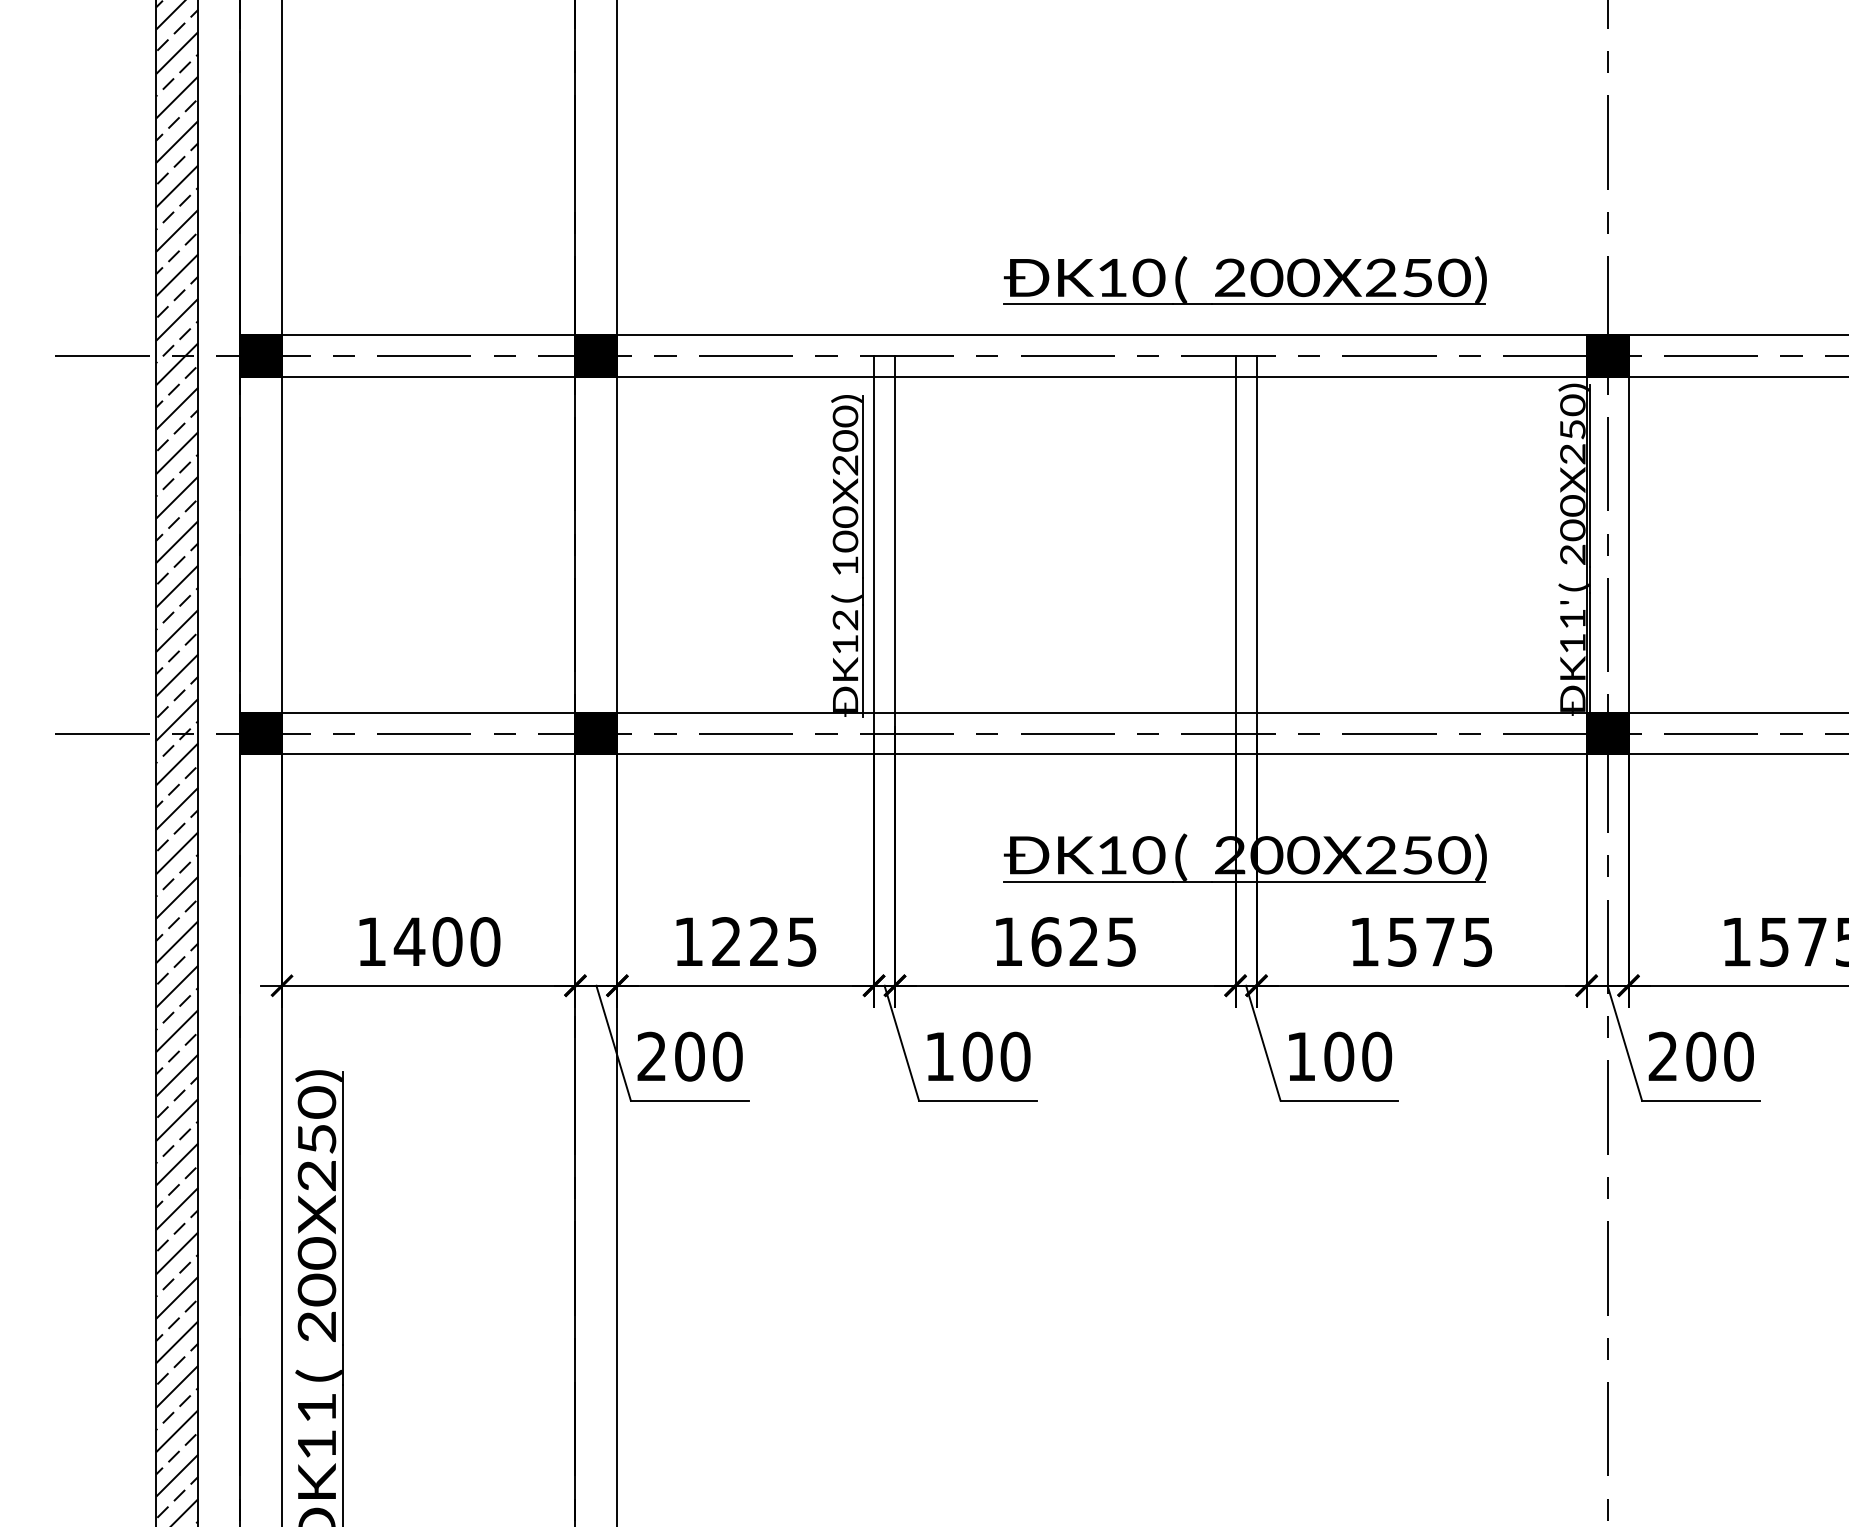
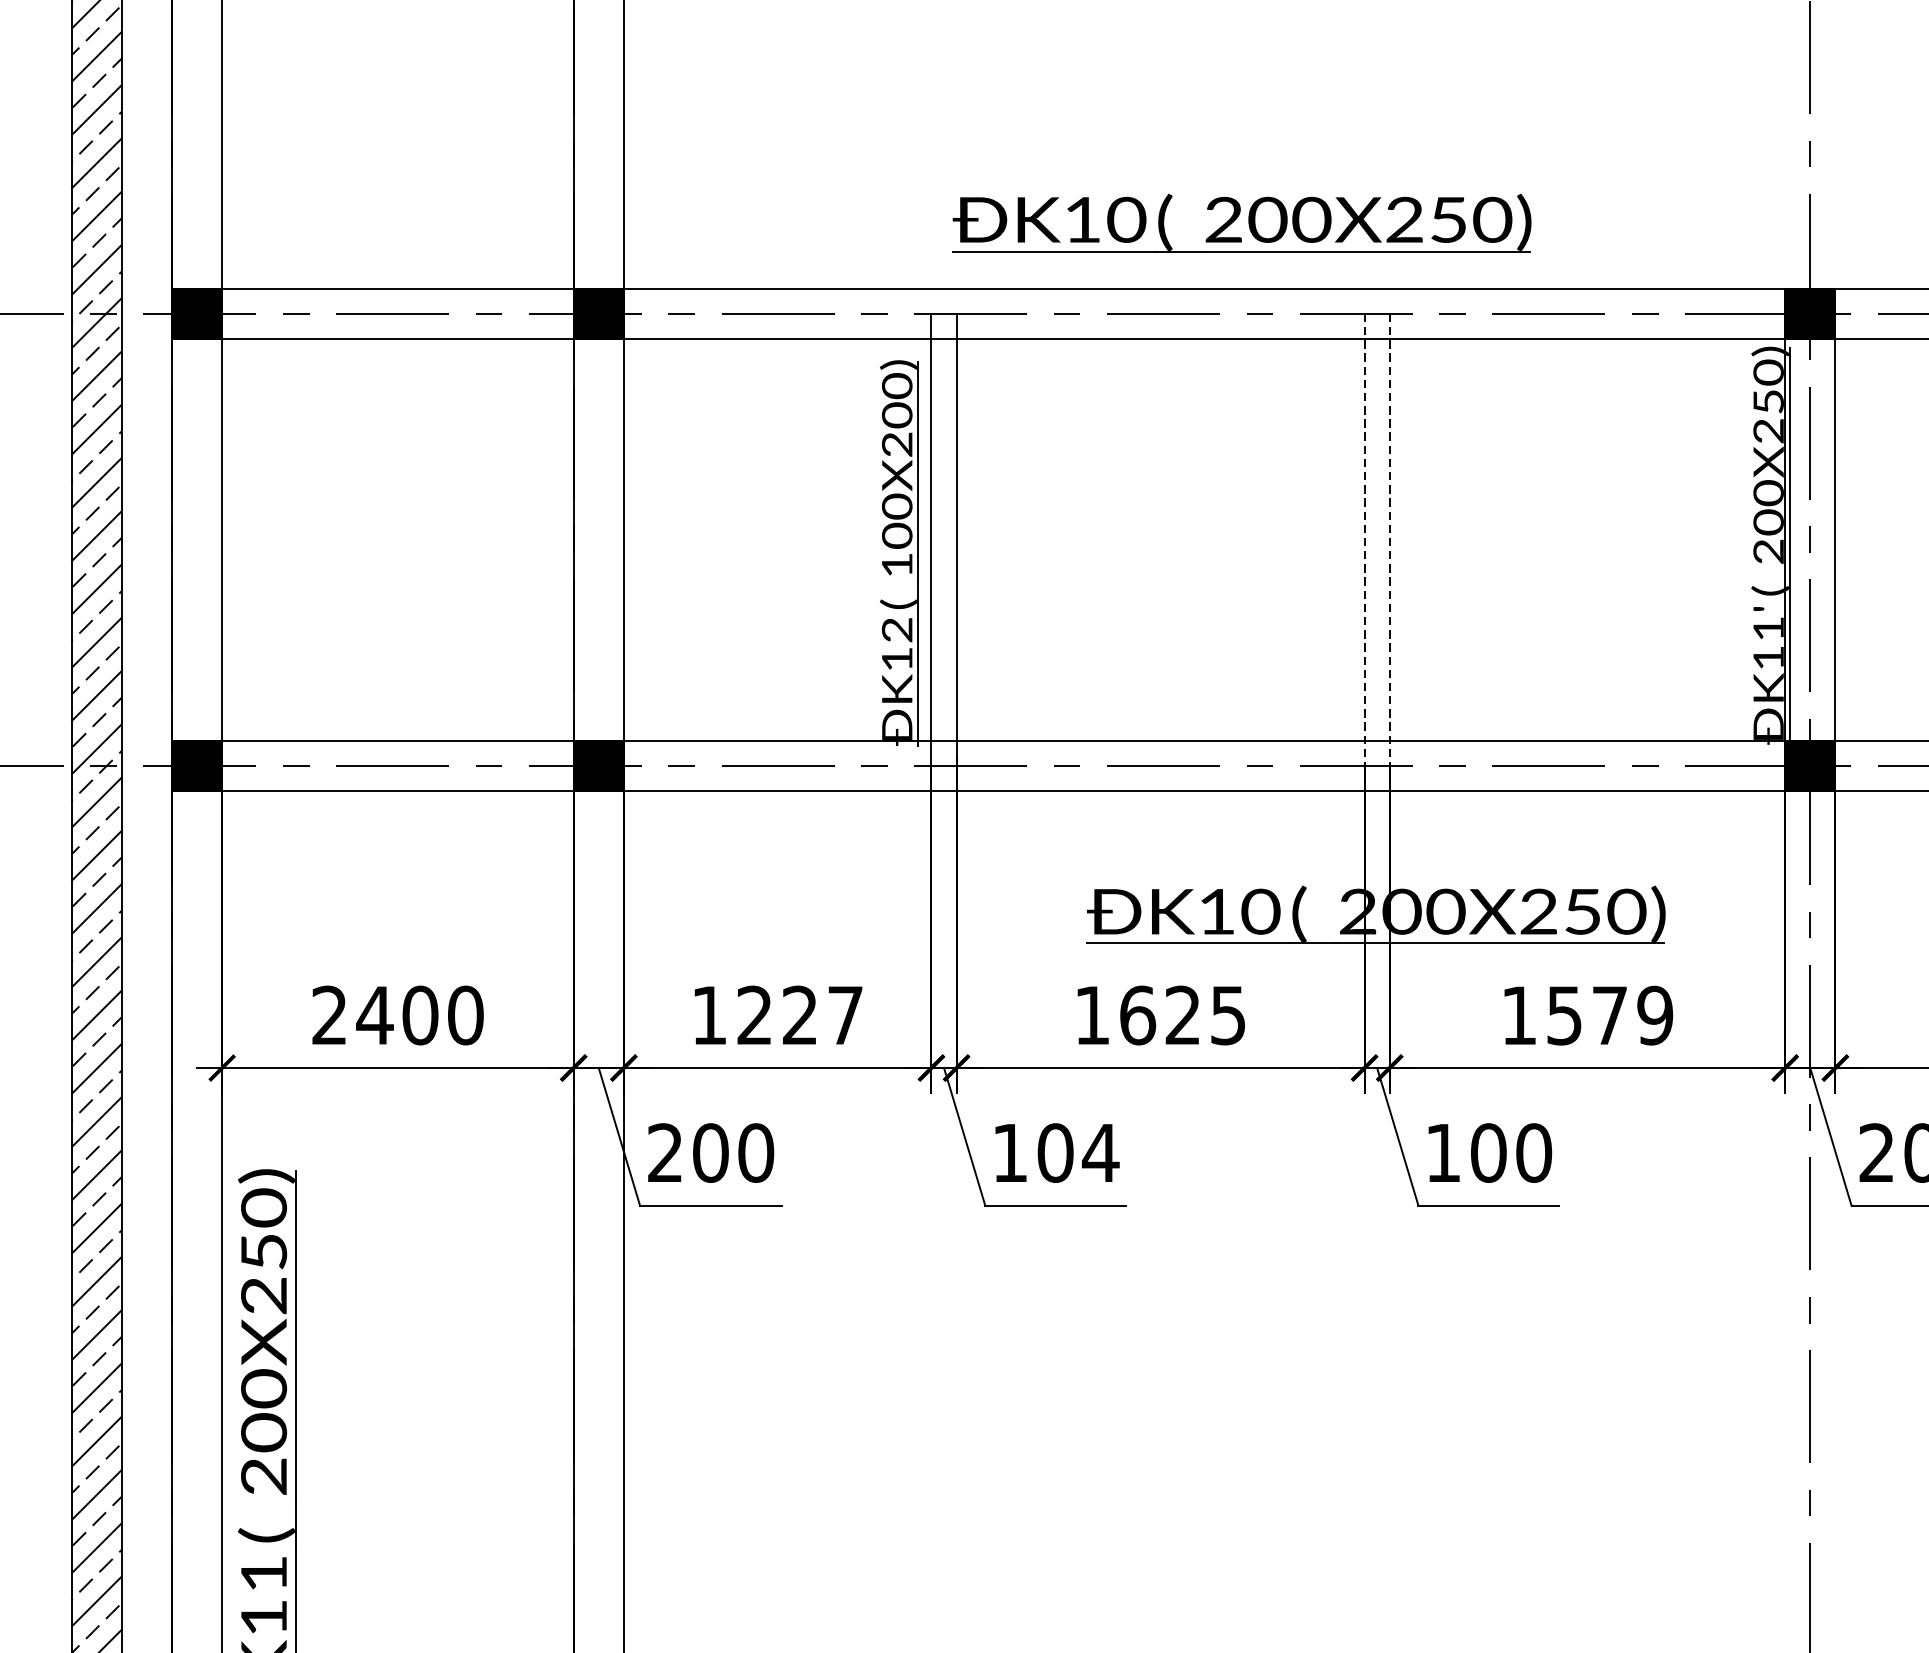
part: (1244, 280) -> (1241, 223), moved
line: (1235, 544) -> (1364, 539), solid -> dashed
line: (1256, 544) -> (1389, 539), solid -> dashed
text: (371, 941) -> (329, 1015), 1400 -> 2400
text: (802, 941) -> (845, 1015), 1225 -> 1227
text: (1478, 941) -> (1655, 1015), 1575 -> 1579
text: (1015, 1056) -> (1100, 1152), 100 -> 104

